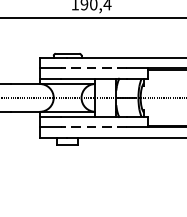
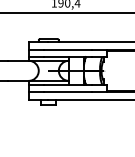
line: (93, 68) -> (67, 49), dashed -> solid
line: (93, 127) -> (67, 92), dashed -> solid

